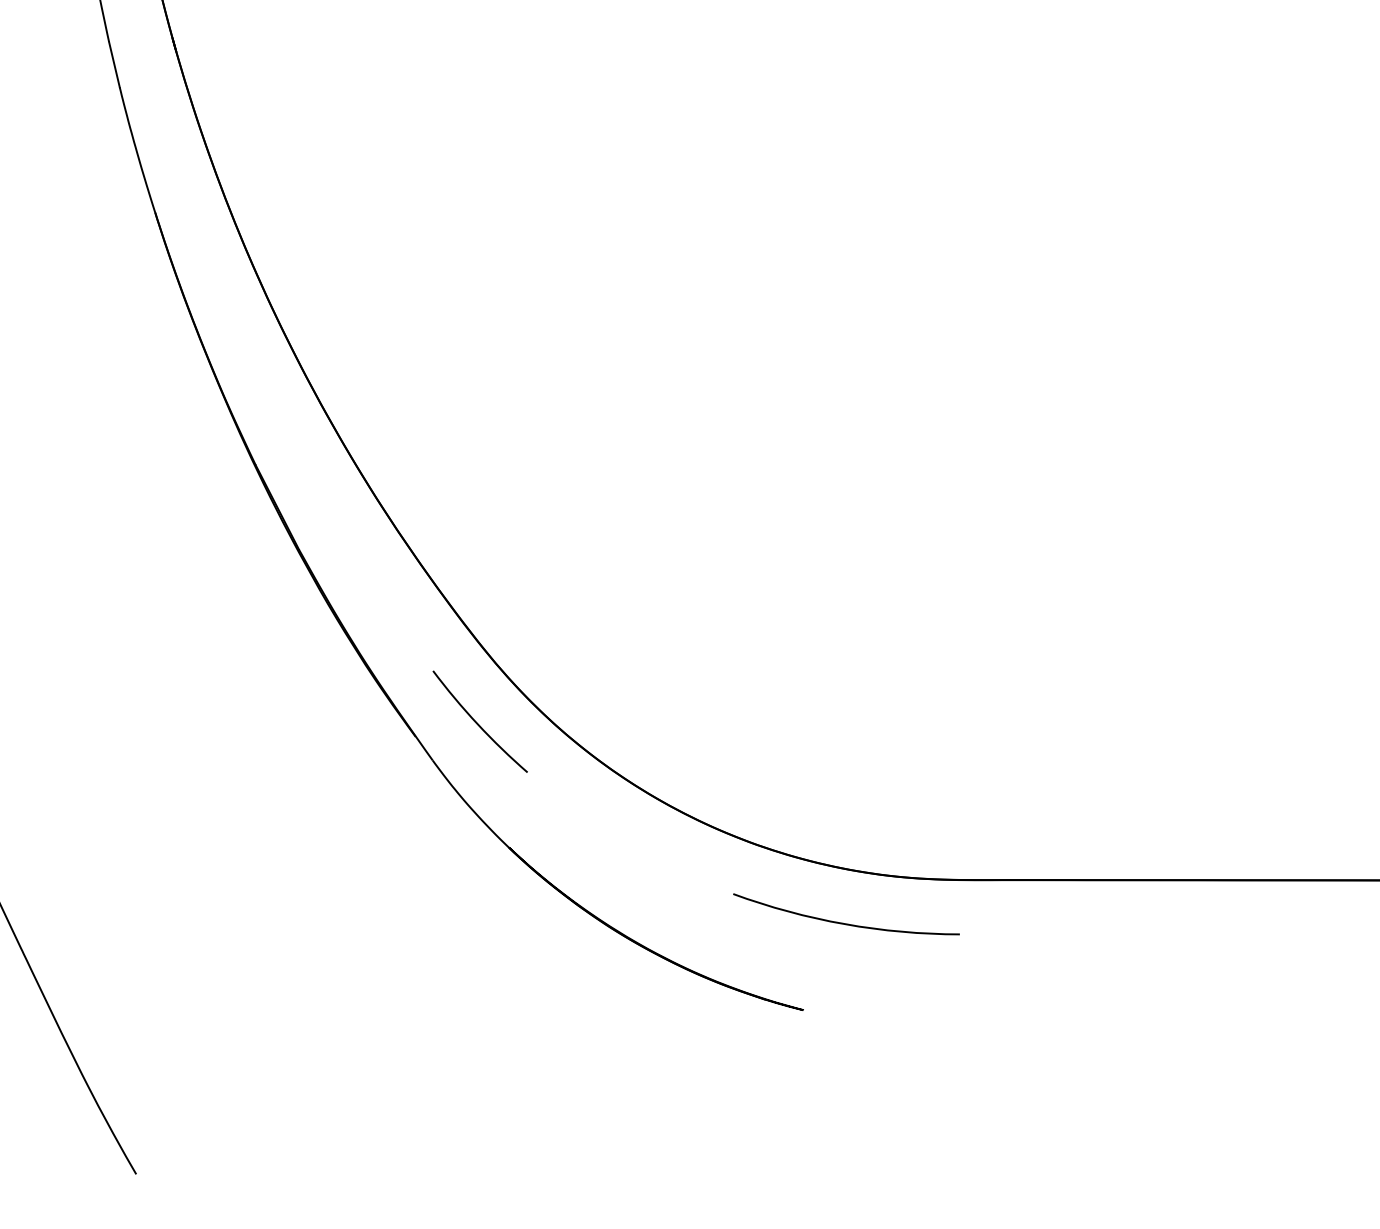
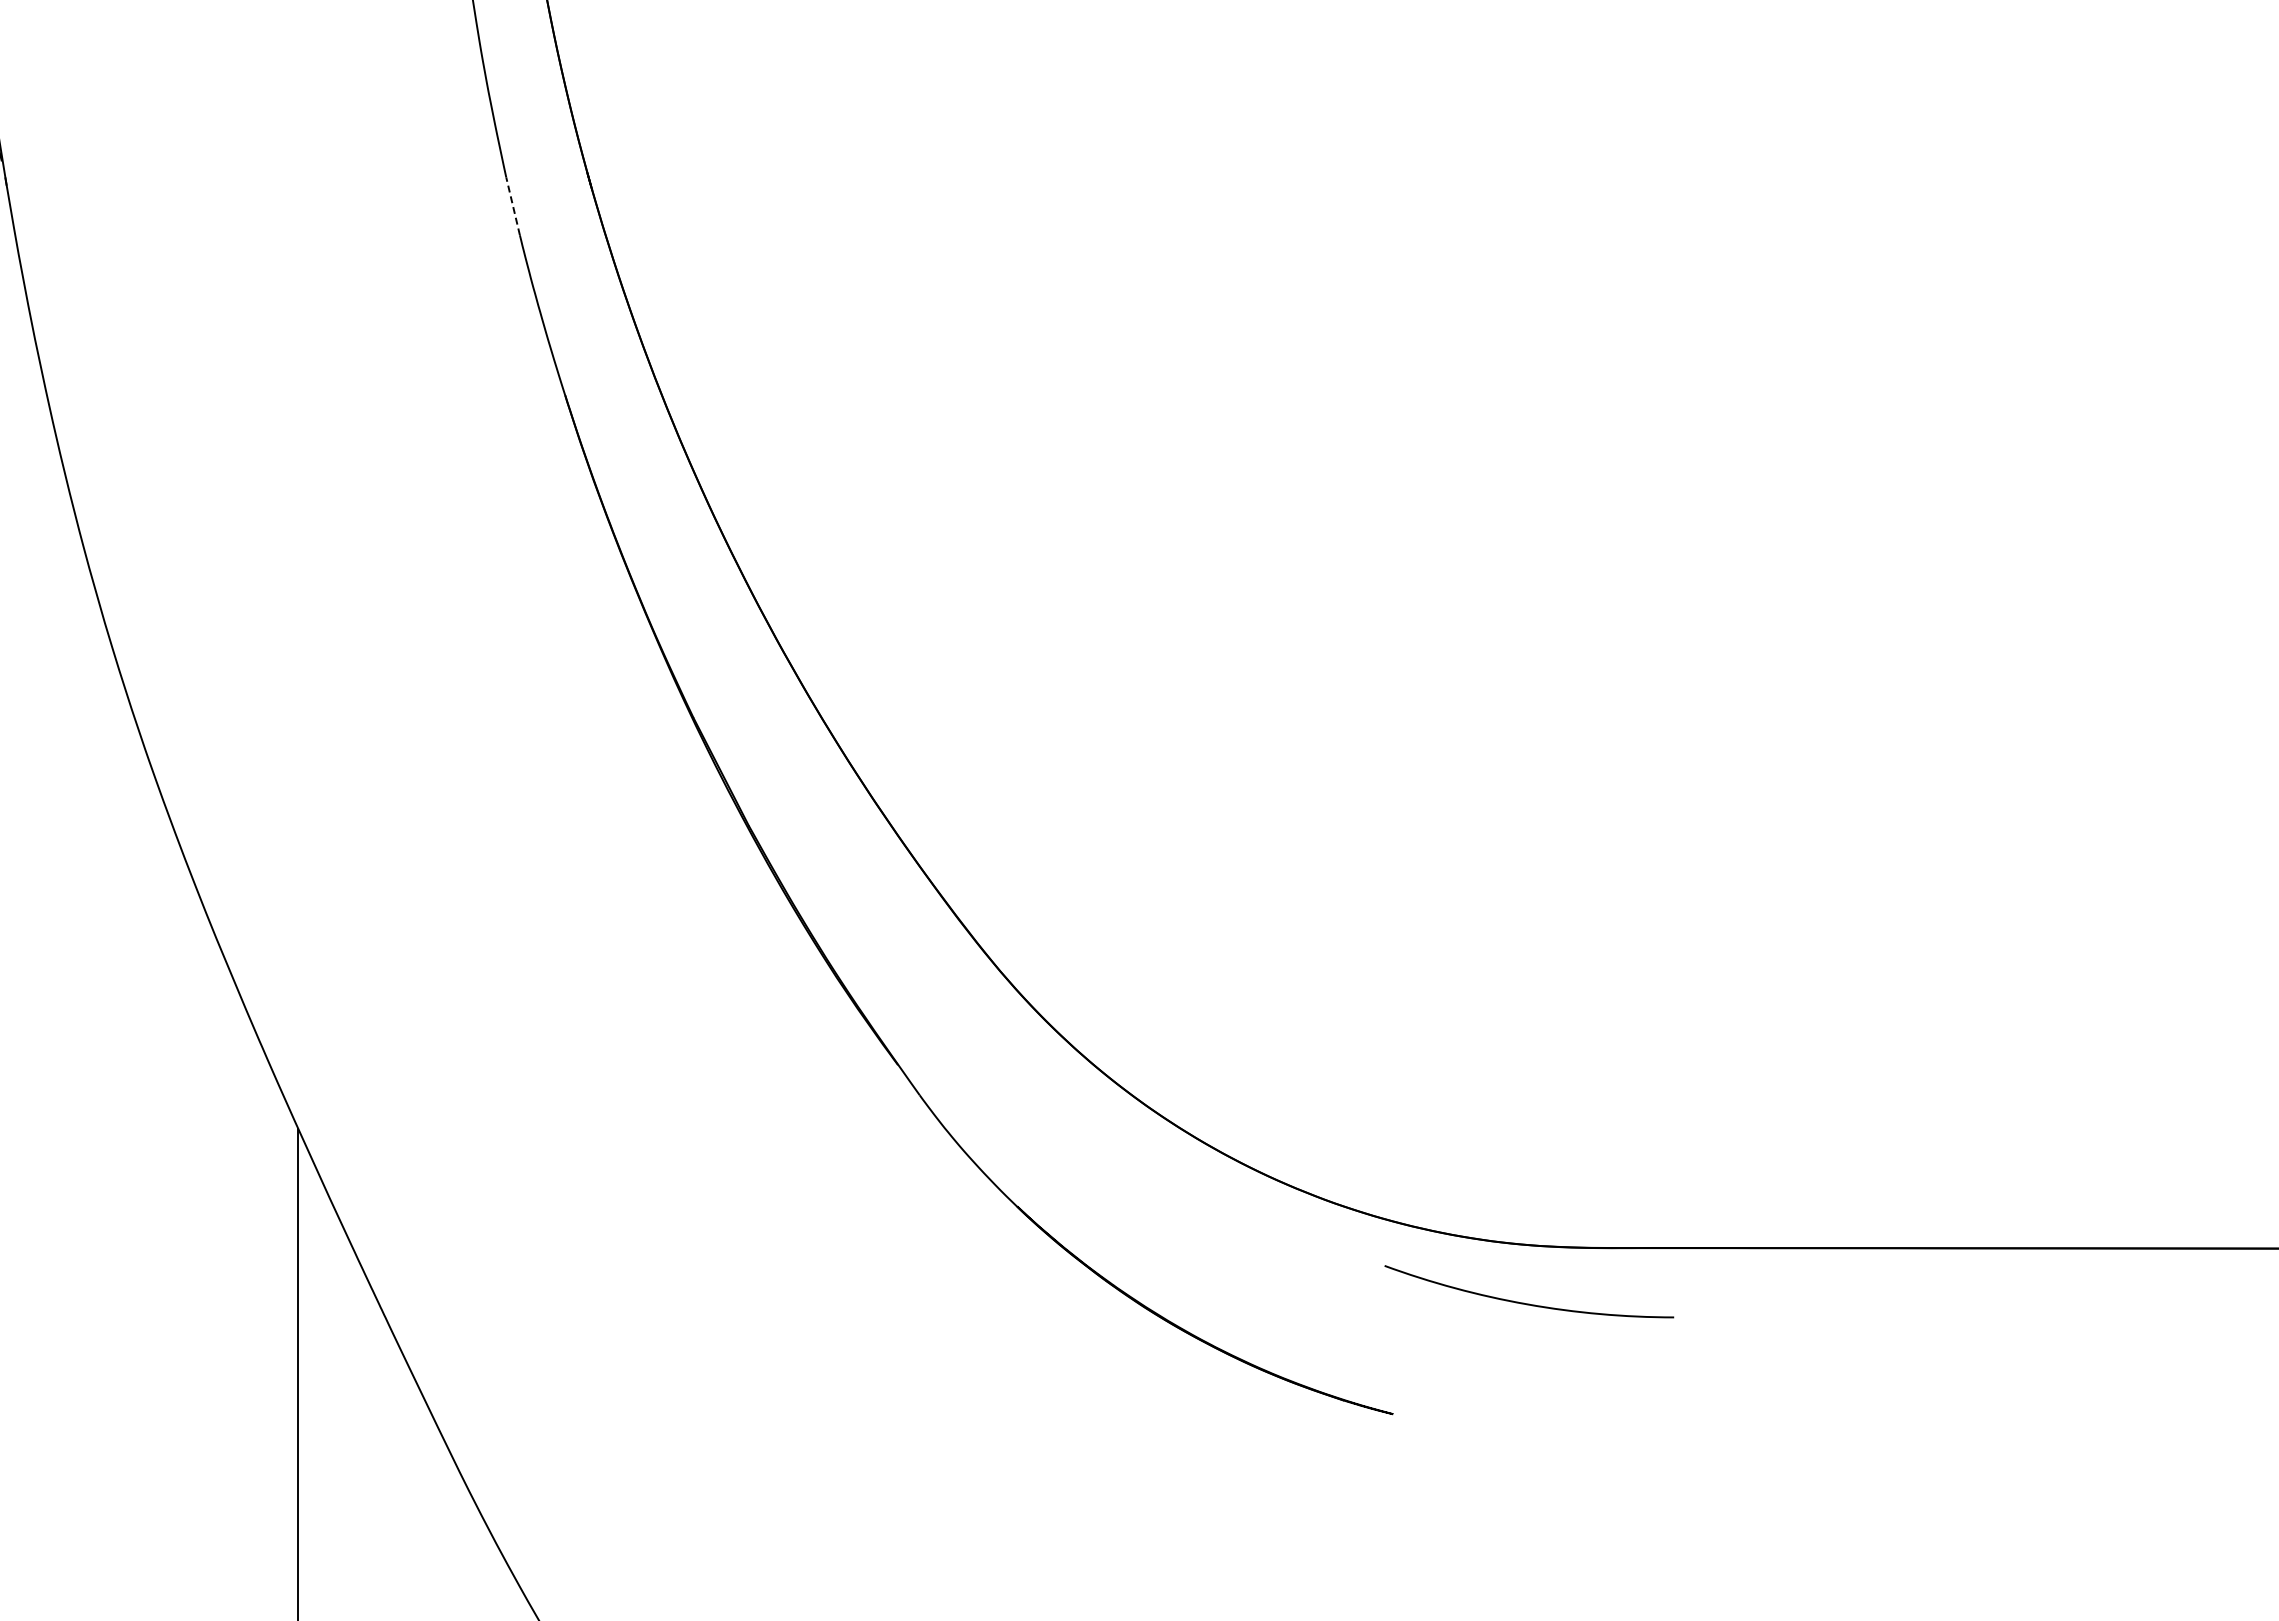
line: (114, 64) -> (513, 206), solid -> dashed
arc: (477, 723) -> (977, 1047), removed
arc: (846, 923) -> (1529, 1303), moved

